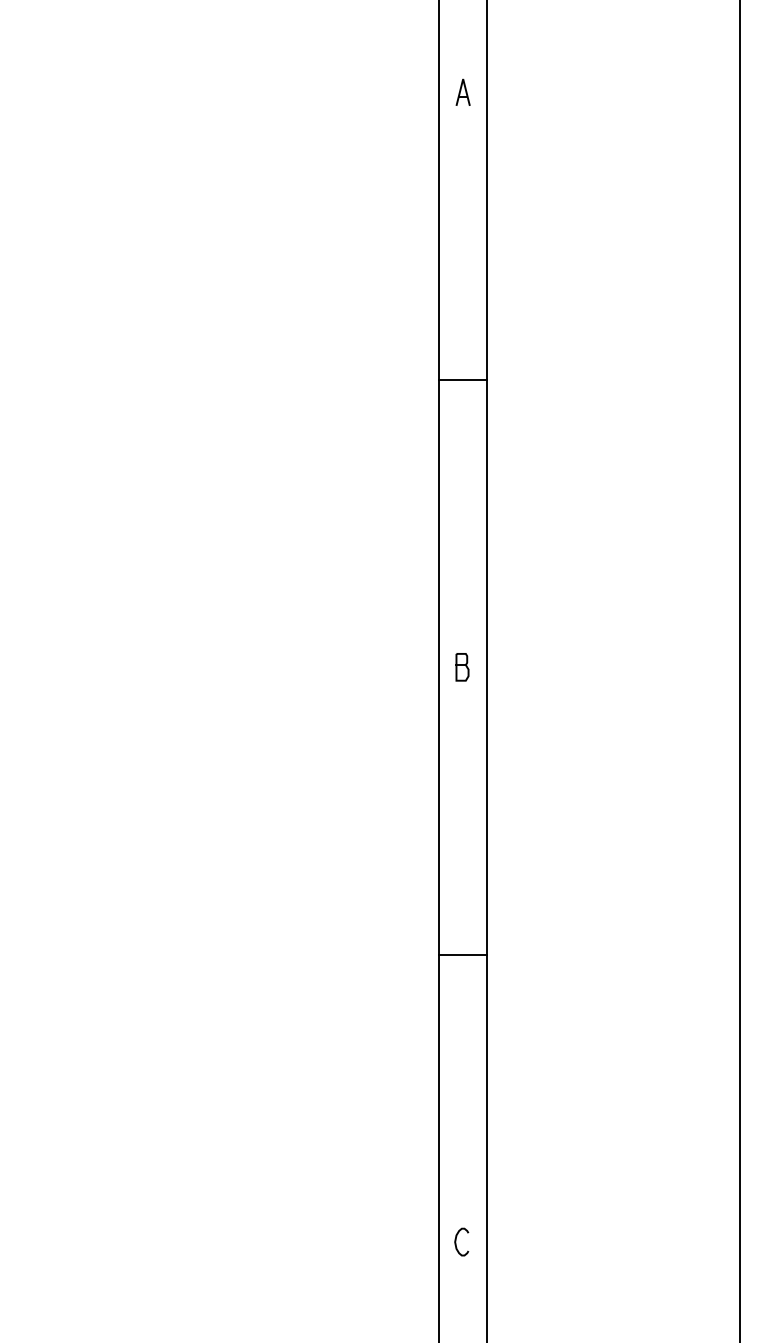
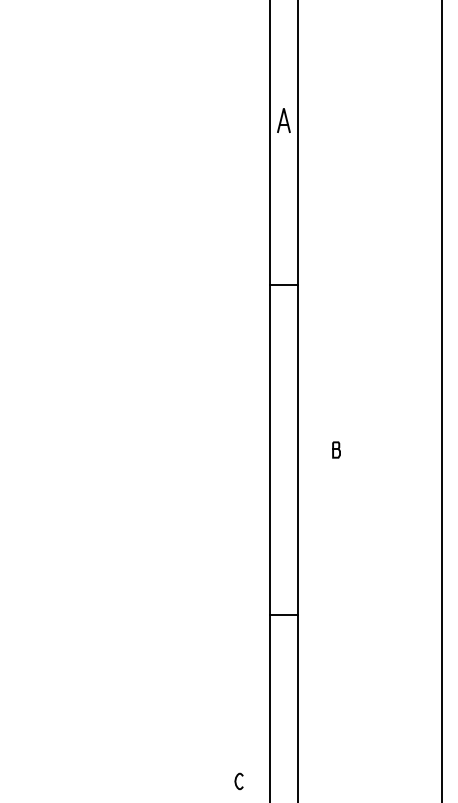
part: (462, 92) -> (283, 120), size x1.6
part: (462, 666) -> (336, 449), moved
curve: (457, 1242) -> (236, 781), moved

